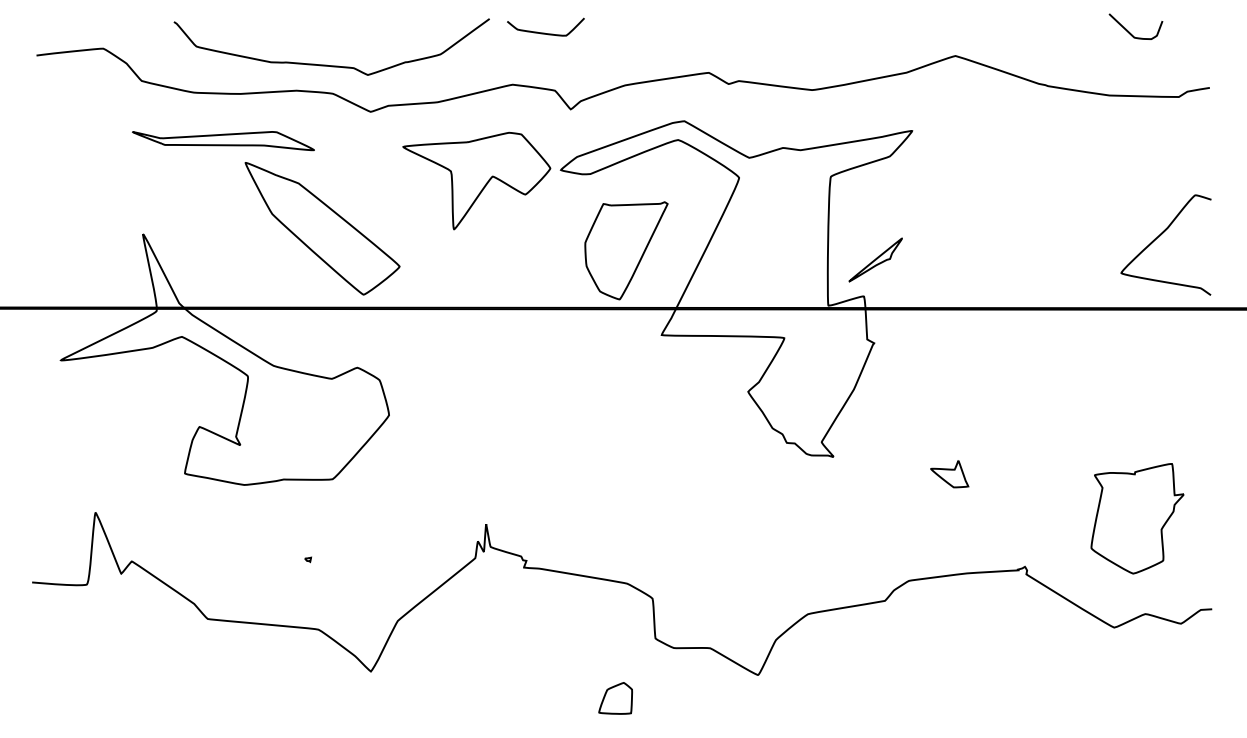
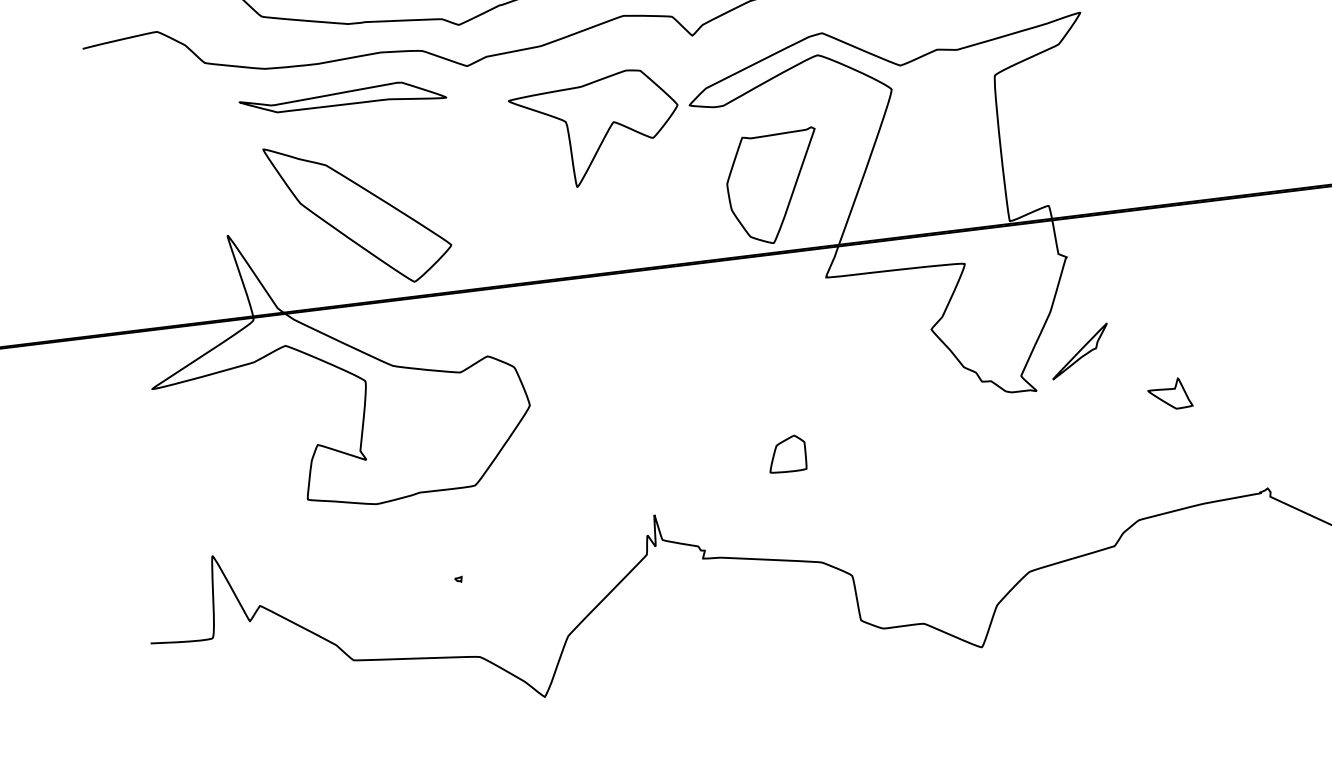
part: (223, 141) -> (342, 100), moved
part: (322, 228) -> (359, 212), moved
part: (875, 259) -> (1079, 350), moved
part: (615, 698) -> (786, 454), moved

